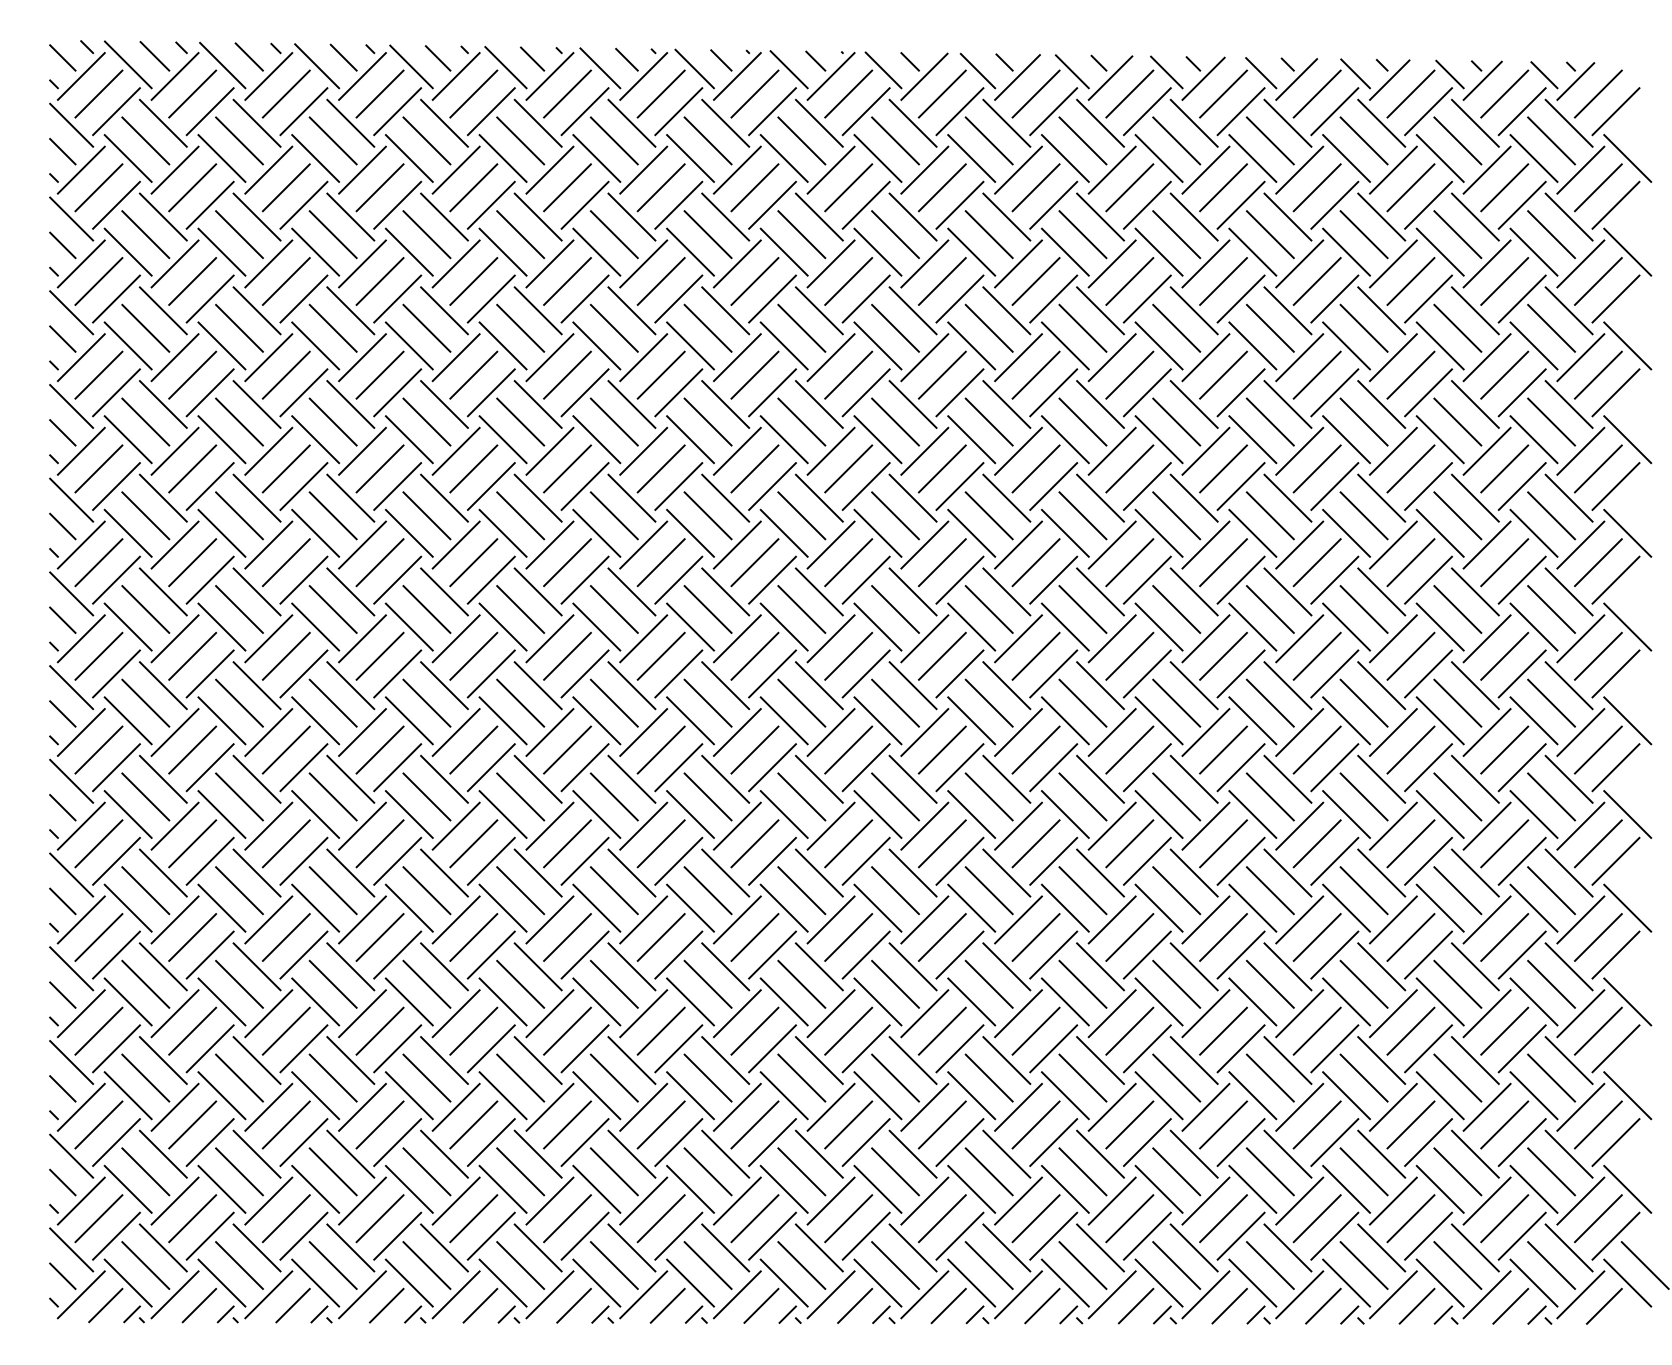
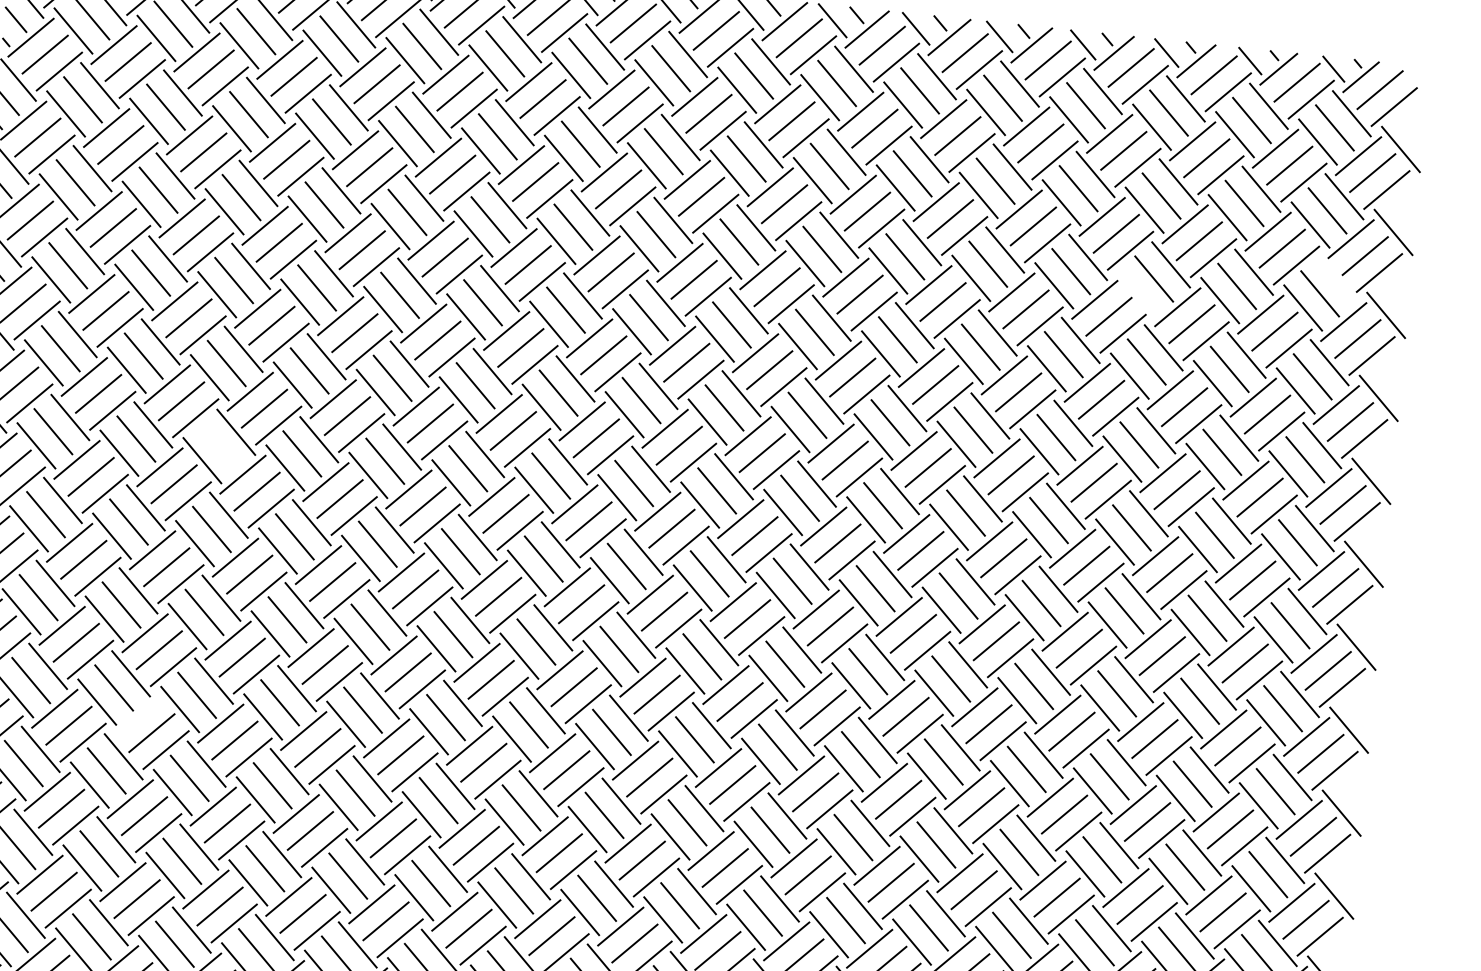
line: (1568, 310) -> (1336, 279), removed
line: (1346, 345) -> (1137, 292), removed
line: (332, 609) -> (218, 446), removed
line: (268, 919) -> (137, 715), removed

